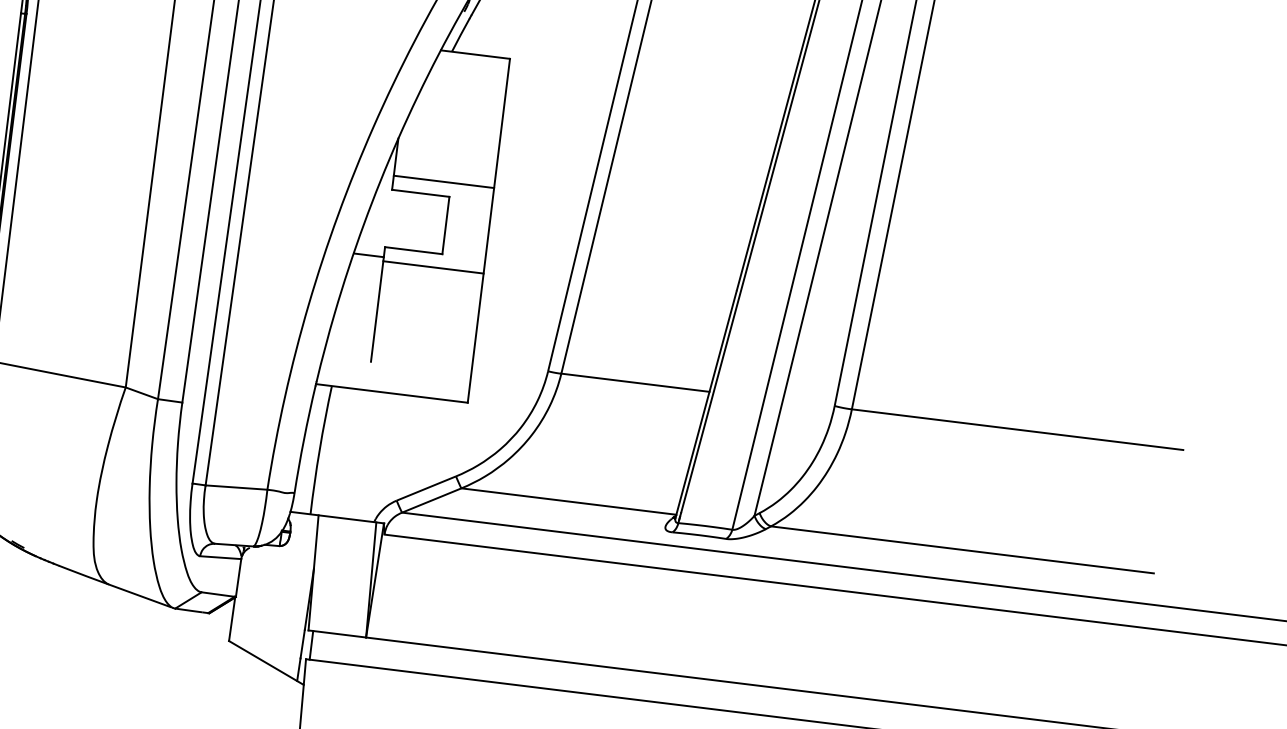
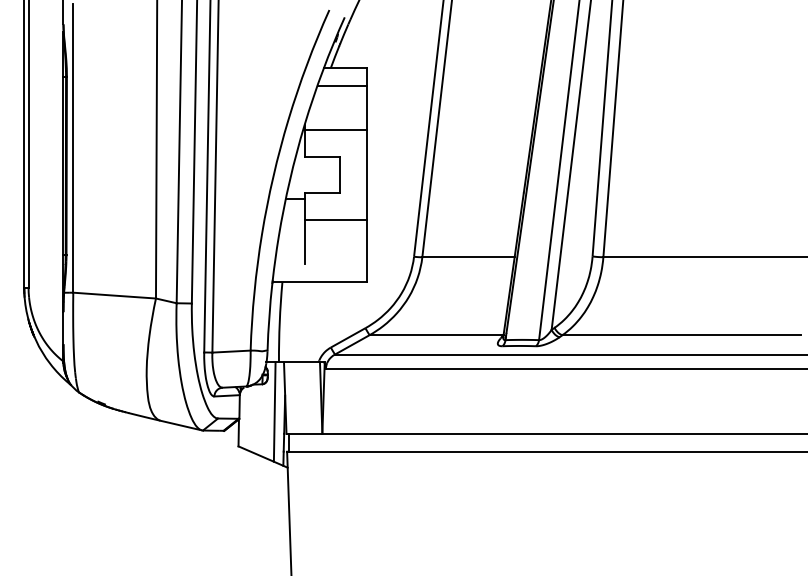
line: (467, 82) -> (342, 85), added
line: (443, 182) -> (335, 130), moved
line: (432, 267) -> (335, 219), moved
line: (293, 592) -> (274, 411), added

